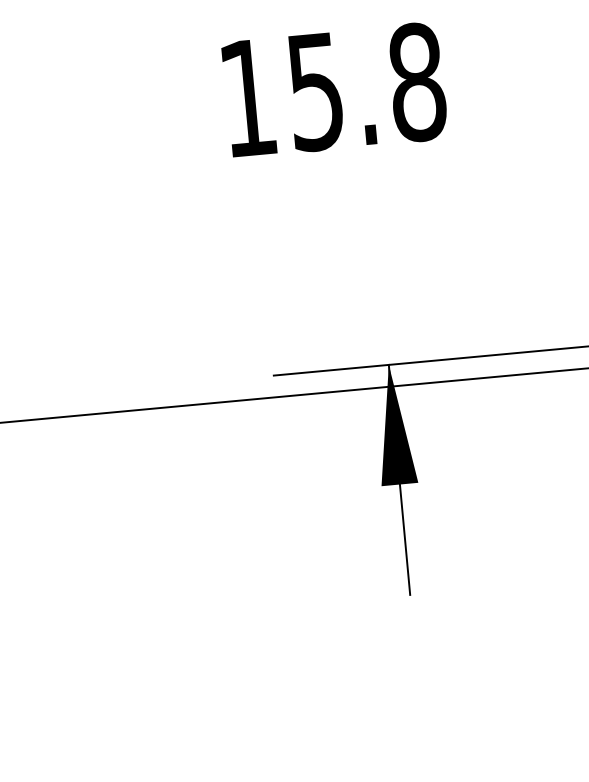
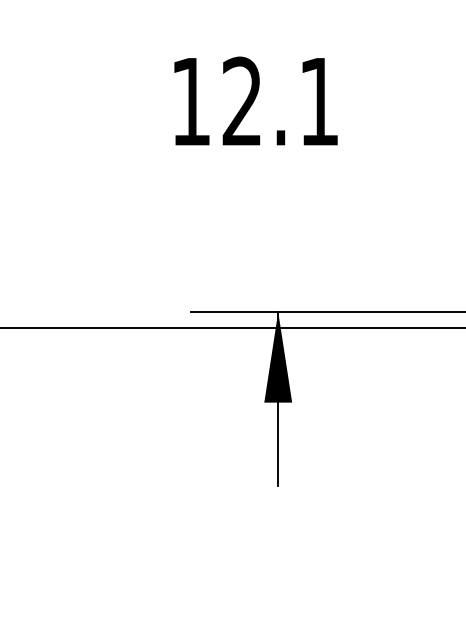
text: (366, 86) -> (280, 101), 15.8 -> 12.1

